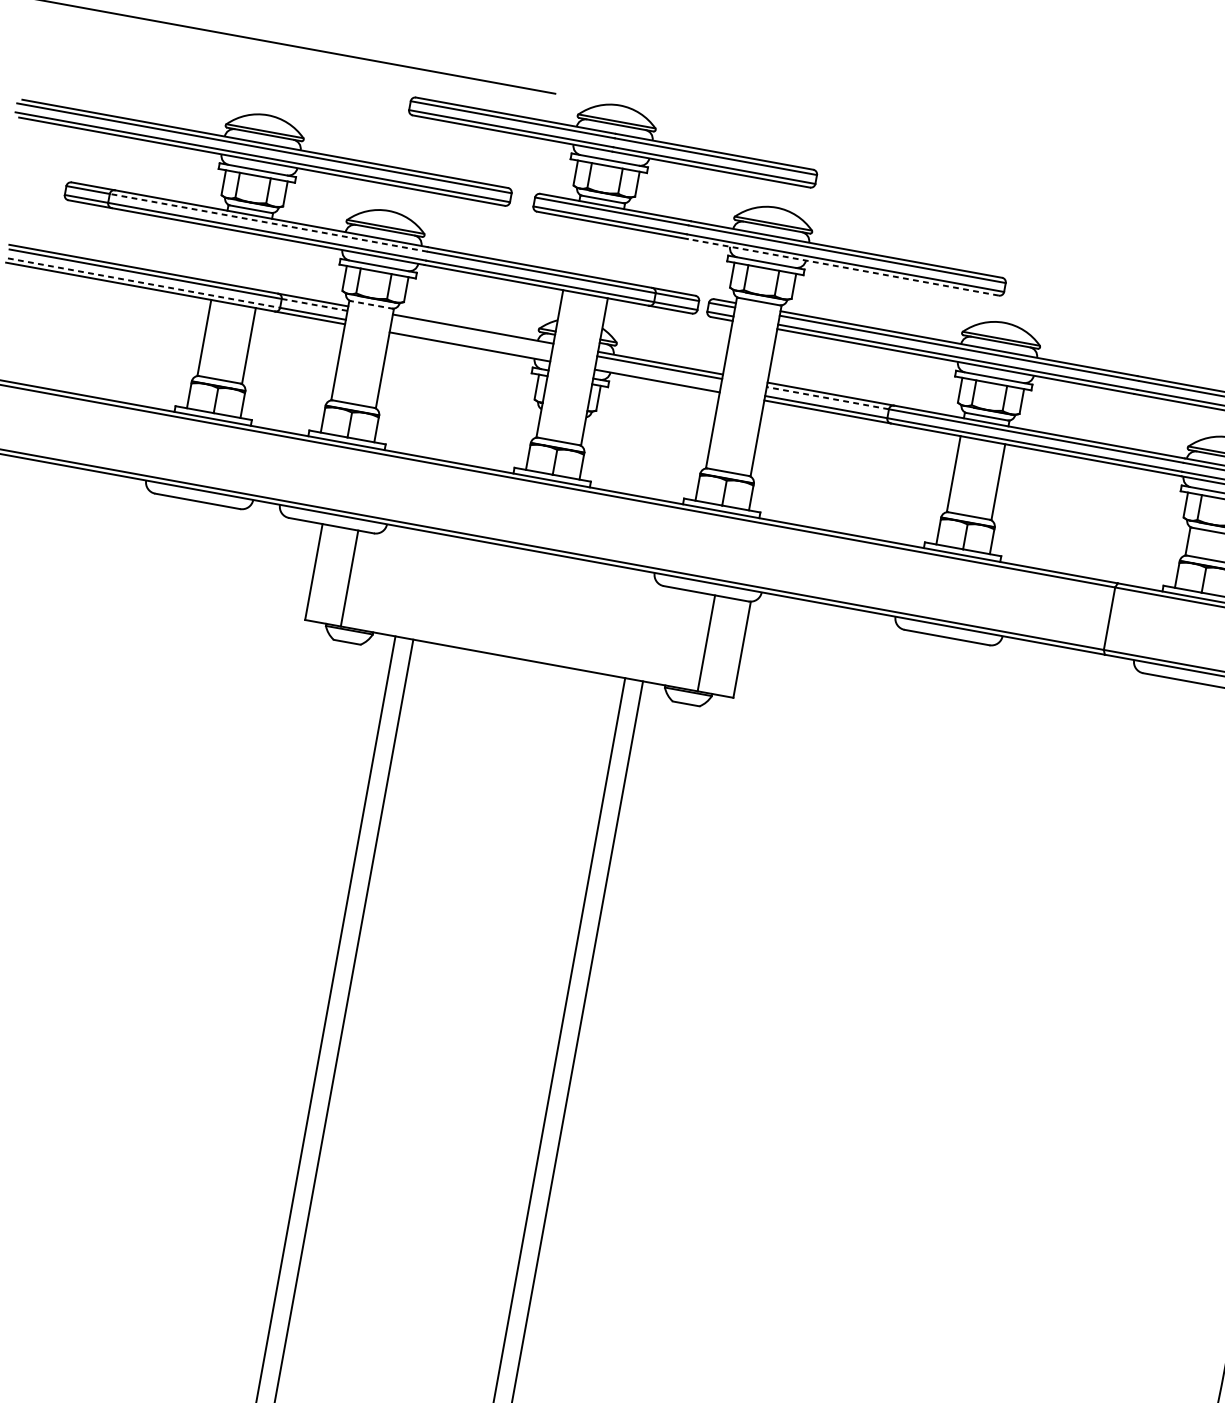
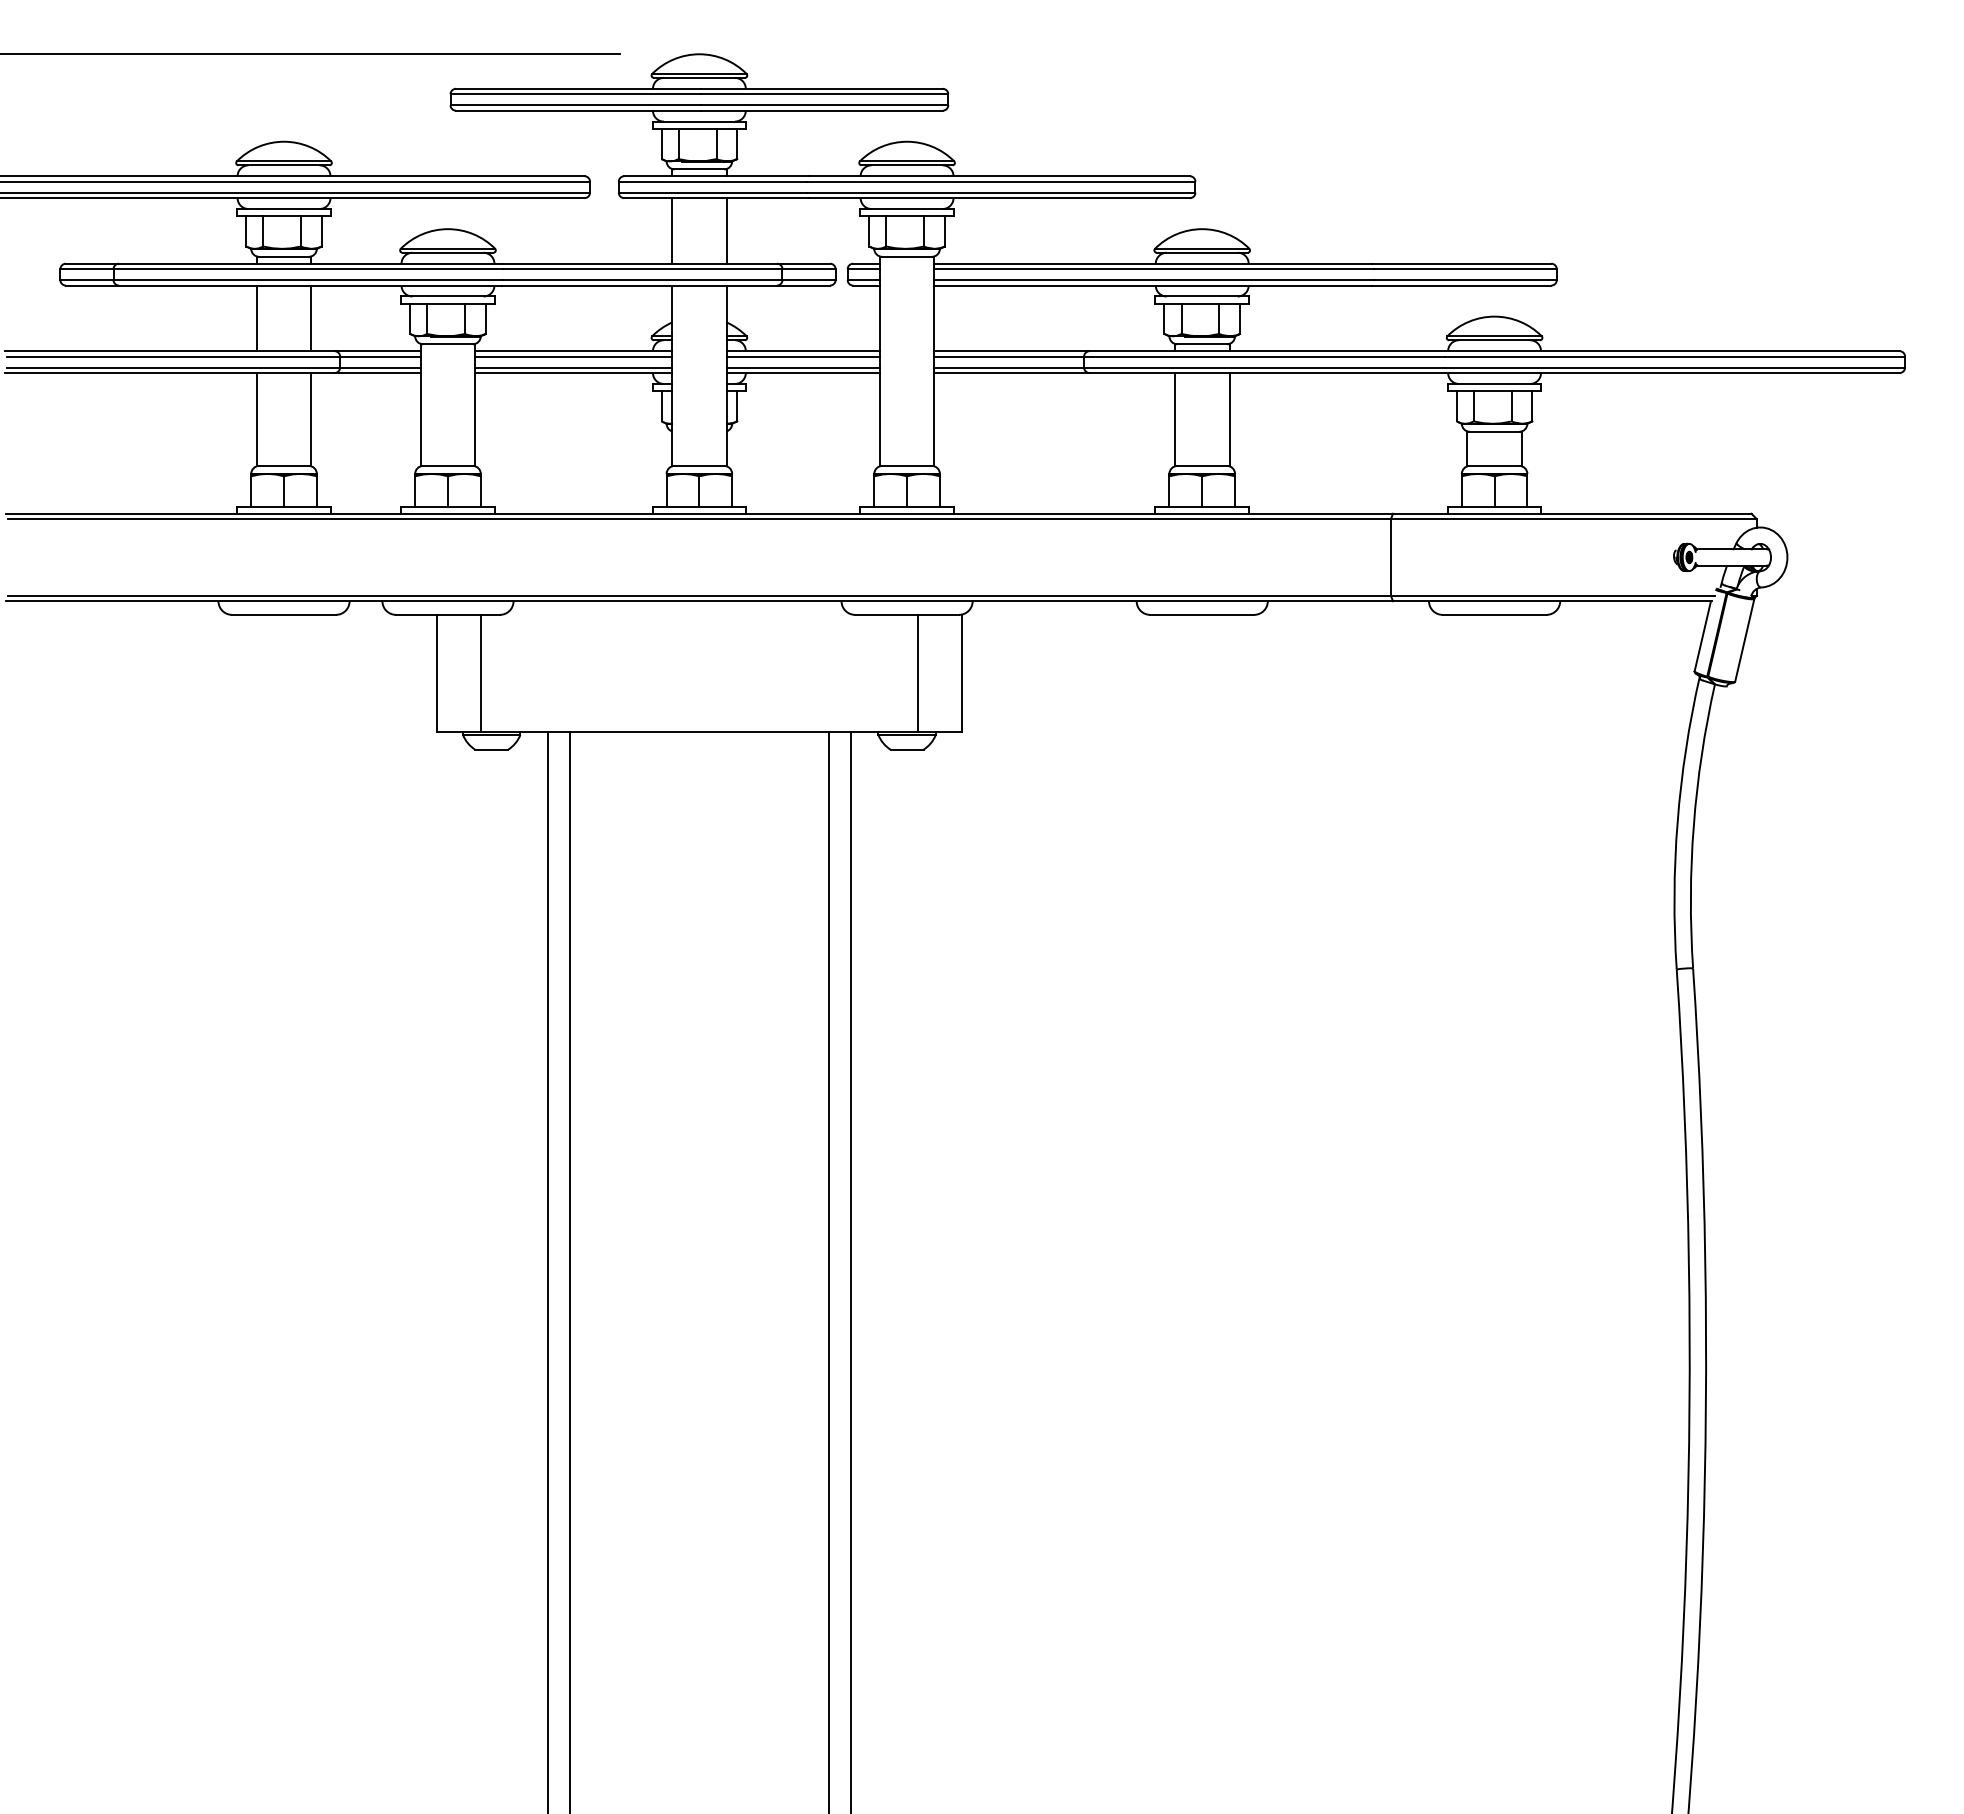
line: (268, 223) -> (308, 269), dashed -> solid
line: (571, 245) -> (672, 230), added
line: (615, 253) -> (726, 230), added
line: (219, 255) -> (256, 318), added
line: (264, 263) -> (311, 318), added
line: (843, 267) -> (999, 198), dashed -> solid
line: (144, 283) -> (173, 367), dashed -> solid
line: (313, 304) -> (379, 356), dashed -> solid
line: (371, 304) -> (447, 344), dashed -> solid
line: (472, 333) -> (573, 356), added
line: (470, 342) -> (573, 367), added
line: (657, 376) -> (802, 367), added
line: (828, 398) -> (1009, 356), dashed -> solid

